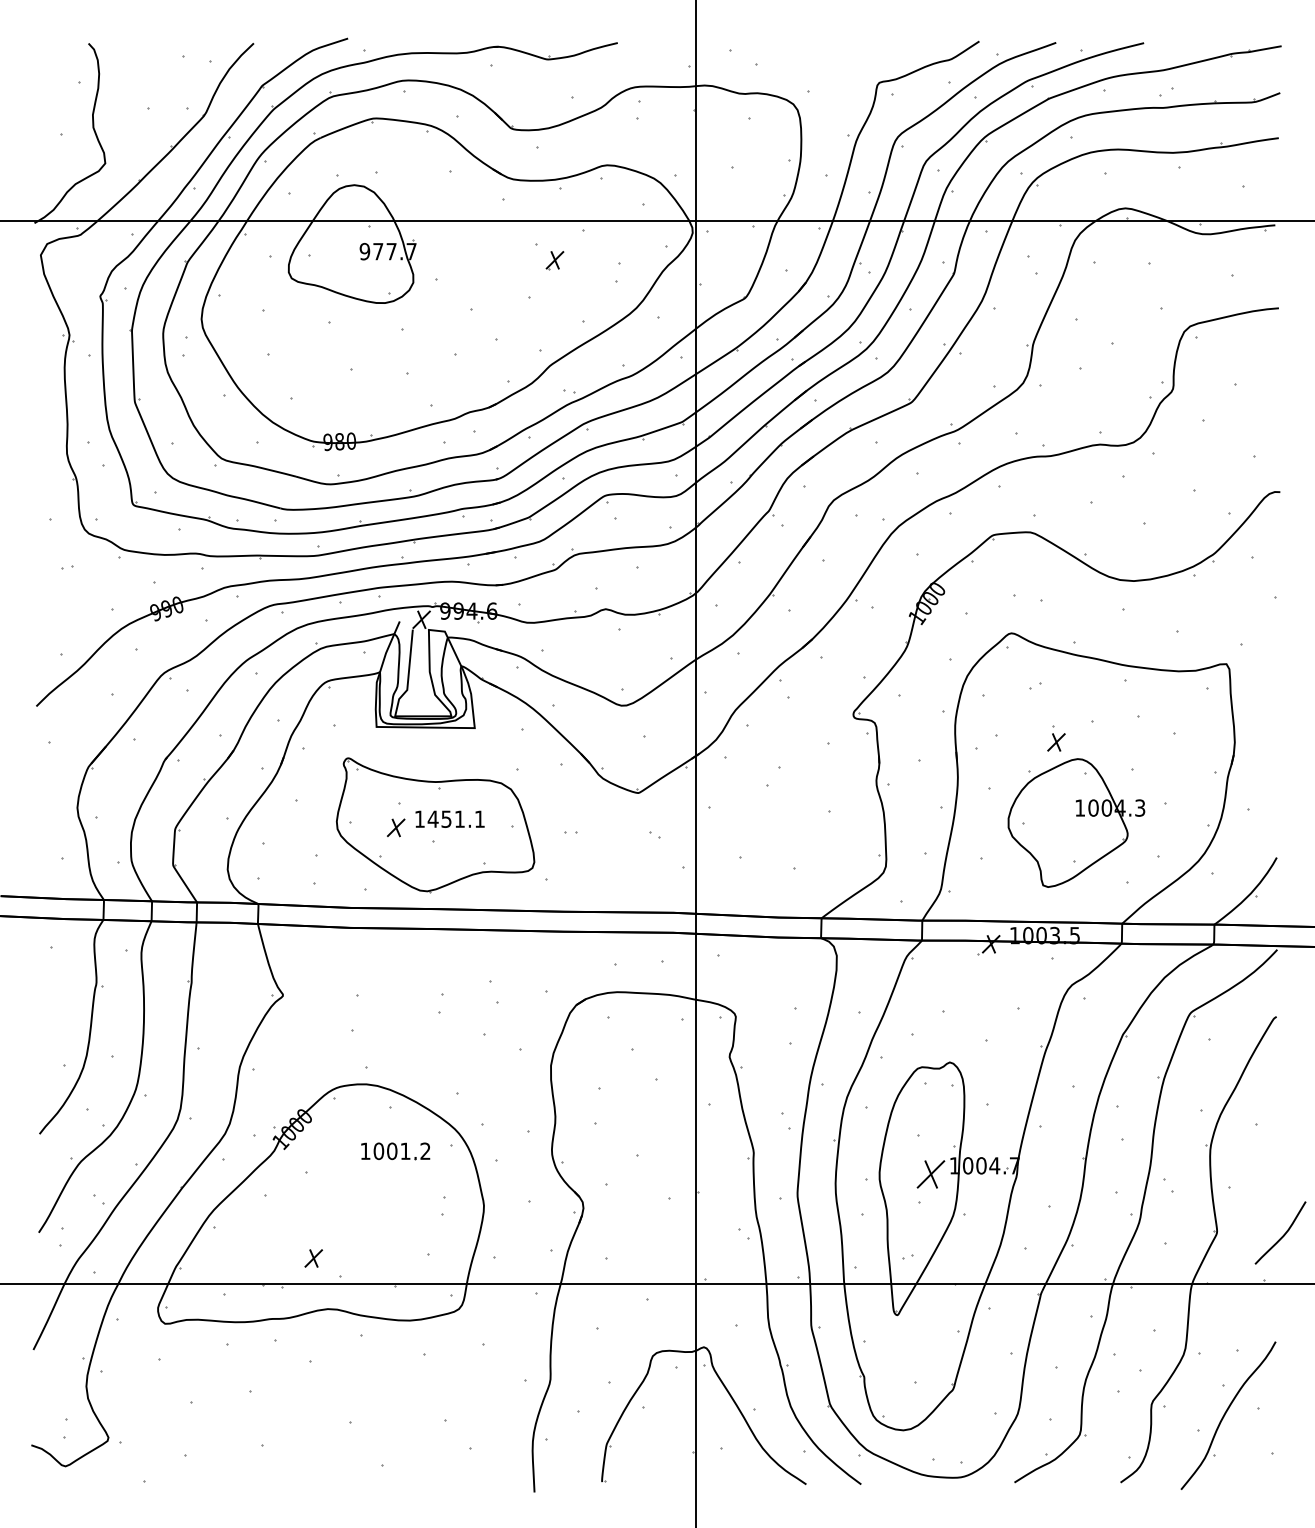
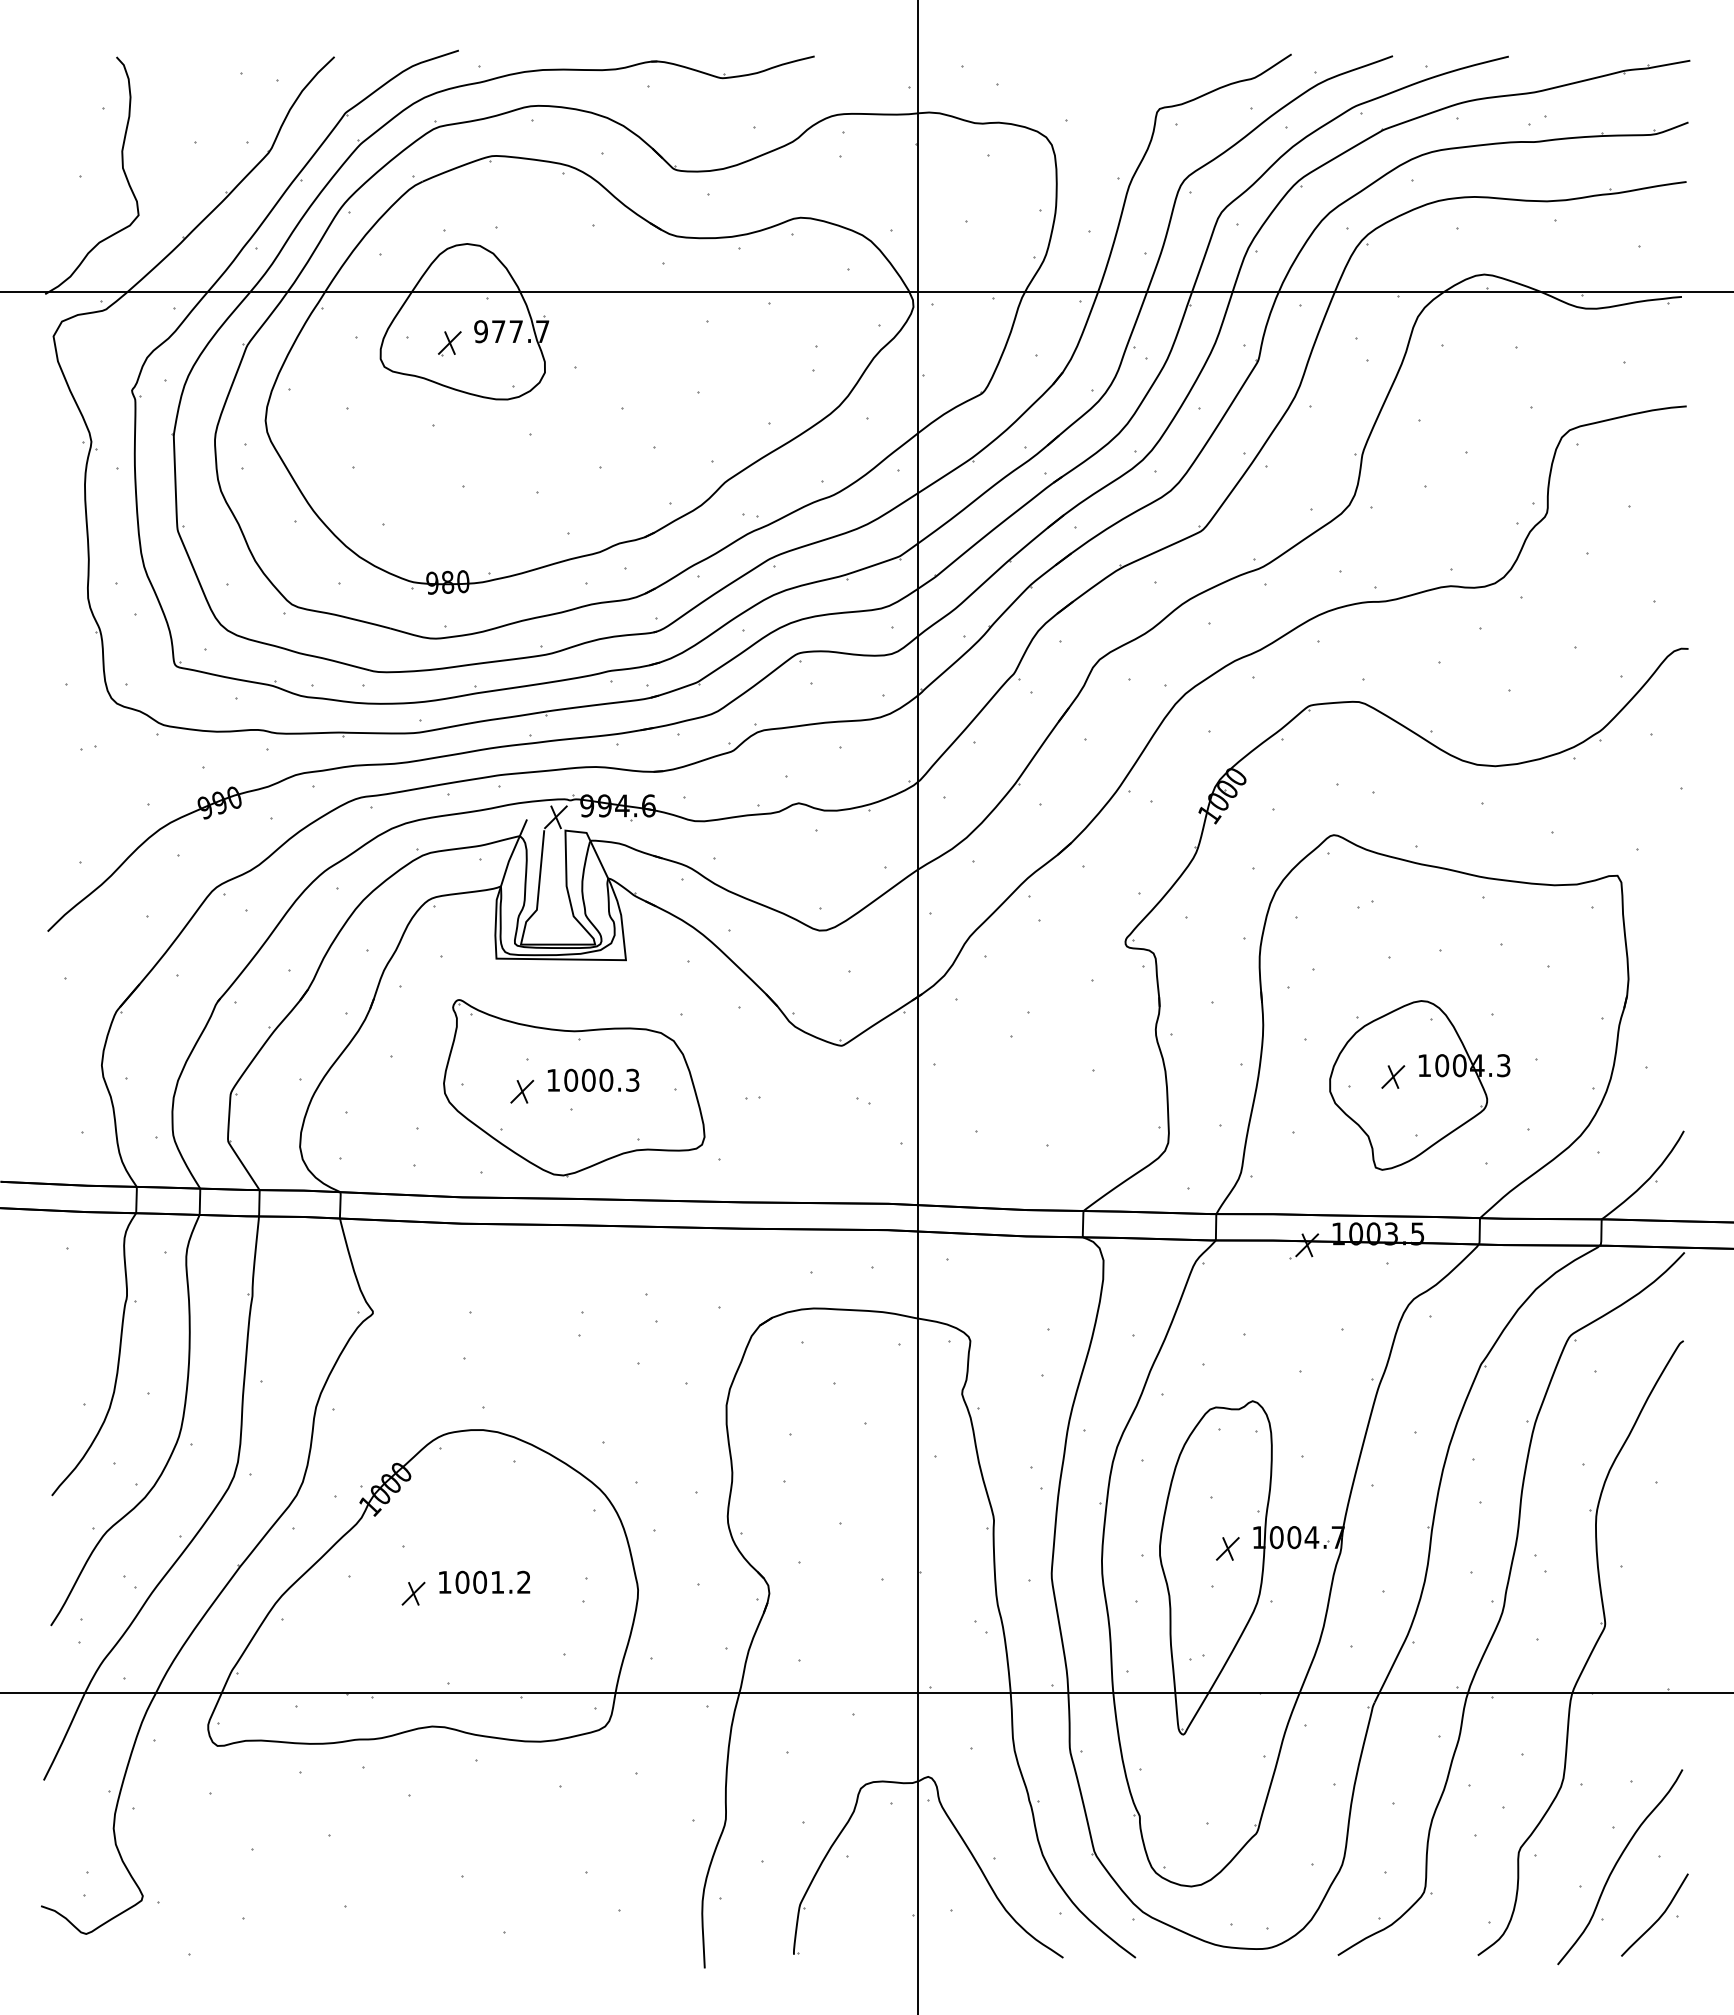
part: (554, 260) -> (449, 343), moved
part: (1056, 742) -> (1393, 1076), moved
text: (456, 818) -> (601, 1079), 1451.1 -> 1000.3
part: (395, 1150) -> (484, 1581), moved
part: (930, 1174) -> (1227, 1548), size x0.62
curve: (1283, 1234) -> (1658, 1917), moved
part: (313, 1258) -> (413, 1593), moved

